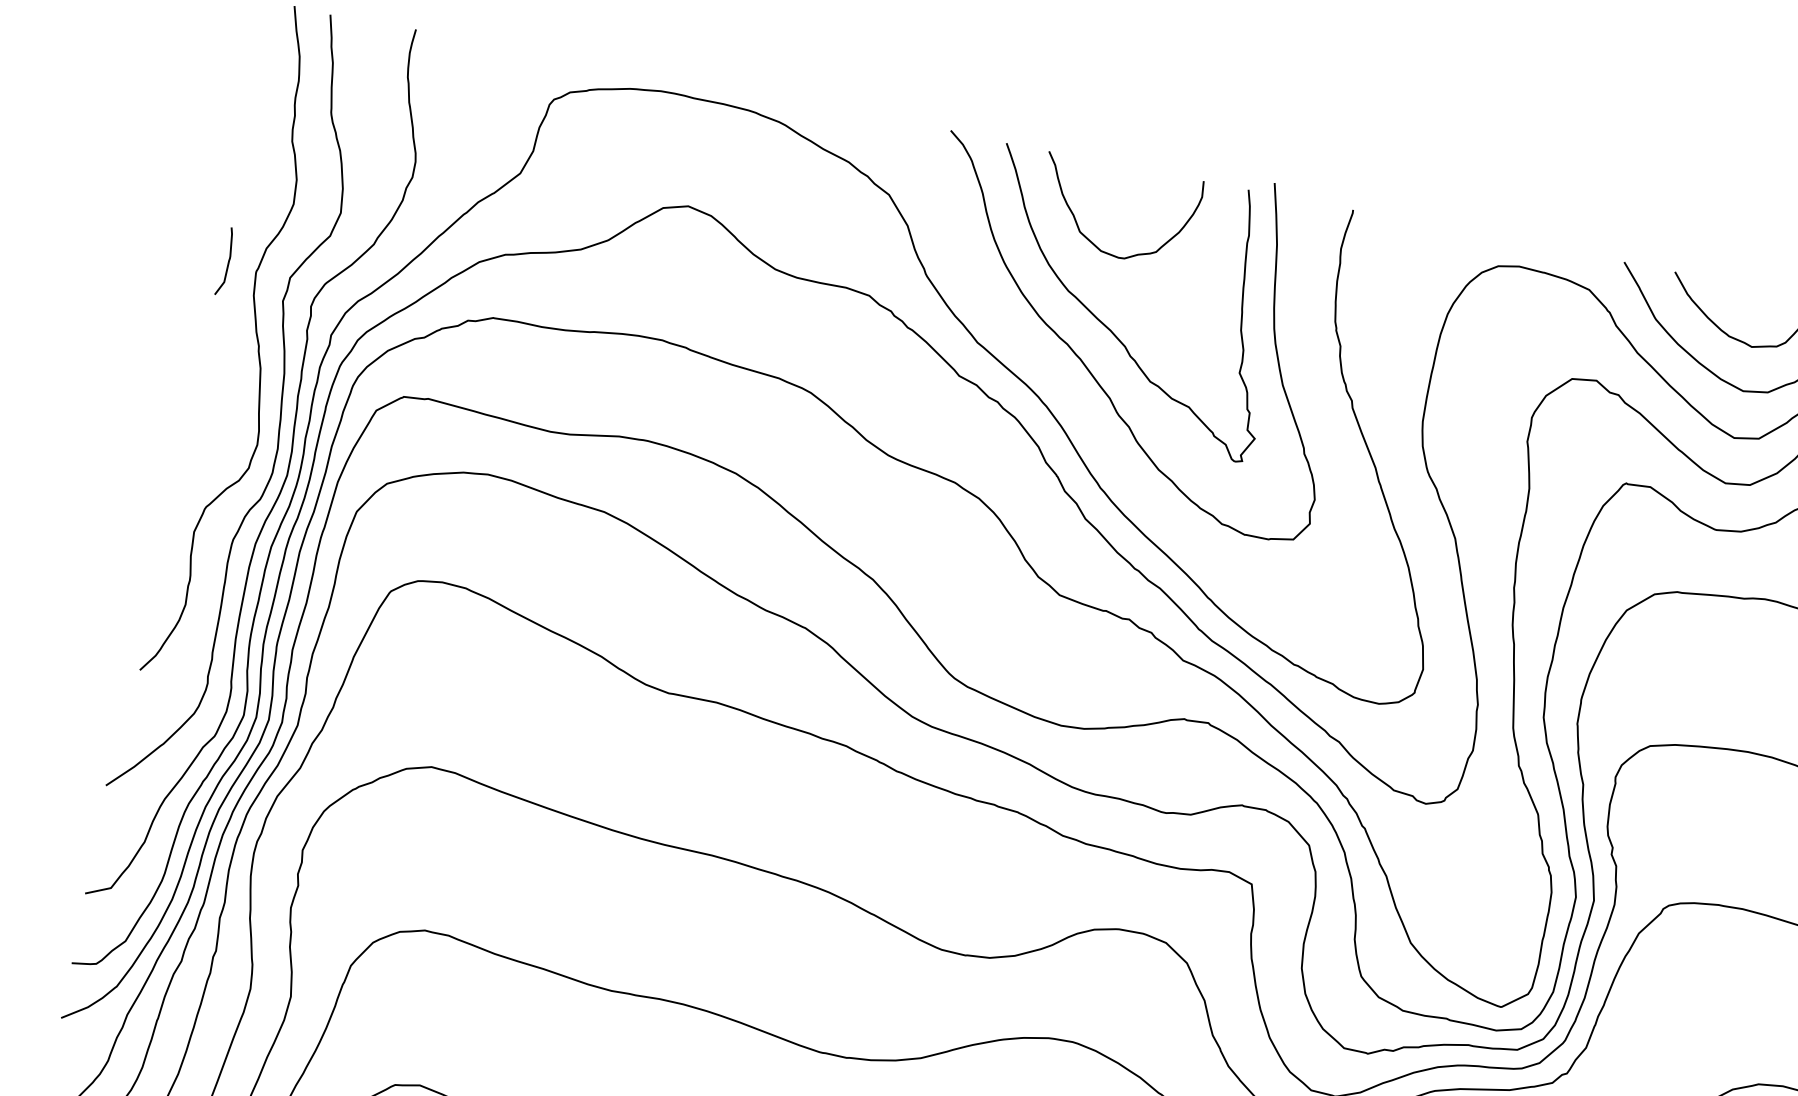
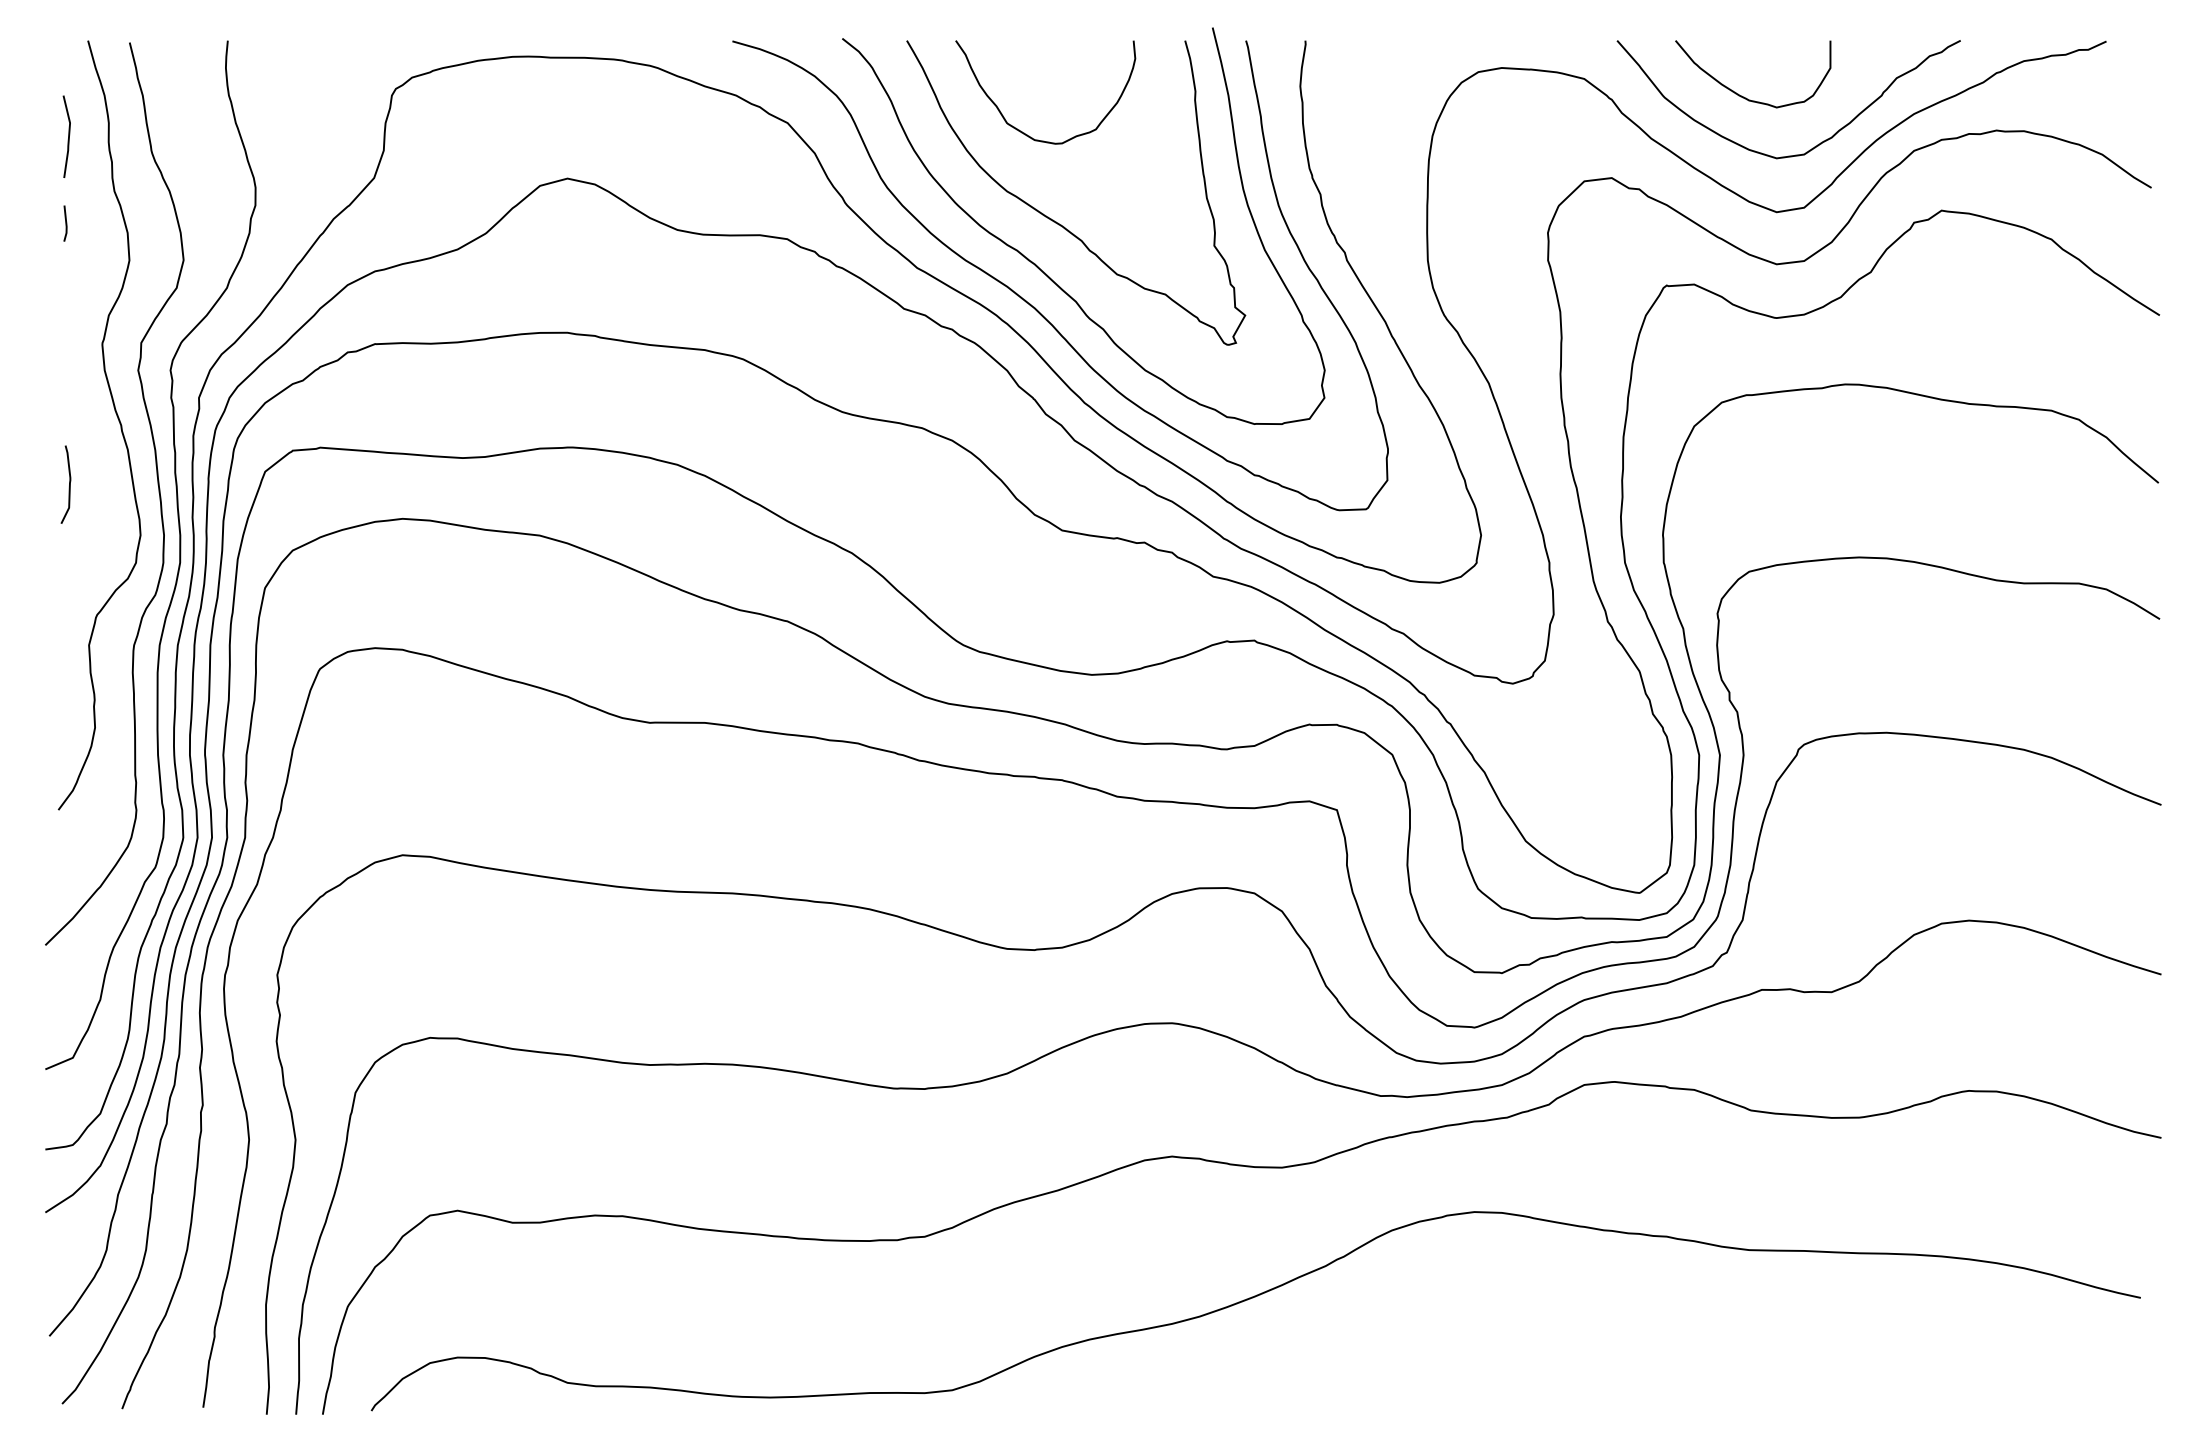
line: (261, 86) -> (68, 136), added
line: (244, 161) -> (65, 223), added
curve: (228, 261) -> (69, 484), moved
curve: (1073, 395) -> (1034, 306), added

